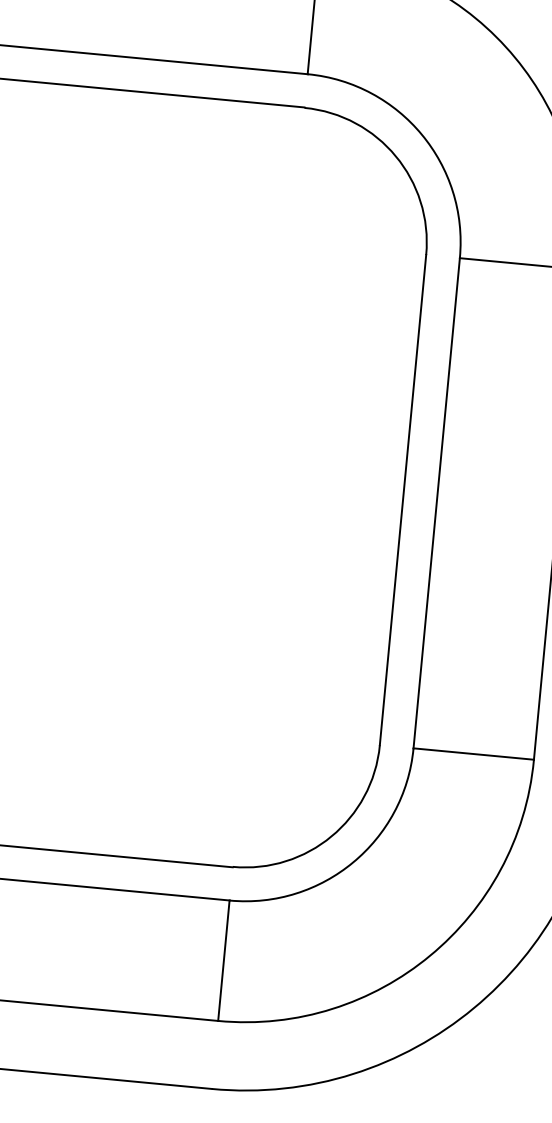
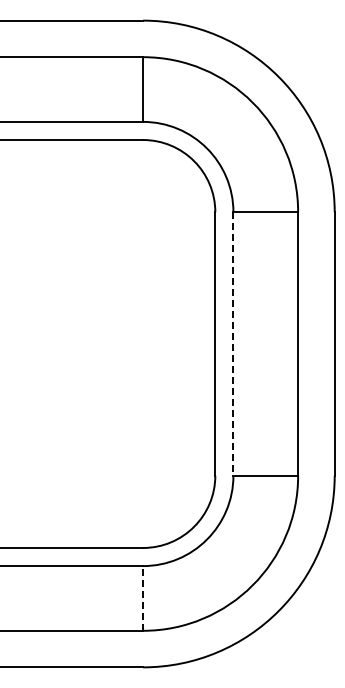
line: (436, 504) -> (233, 344), solid -> dashed
line: (224, 959) -> (143, 597), solid -> dashed

